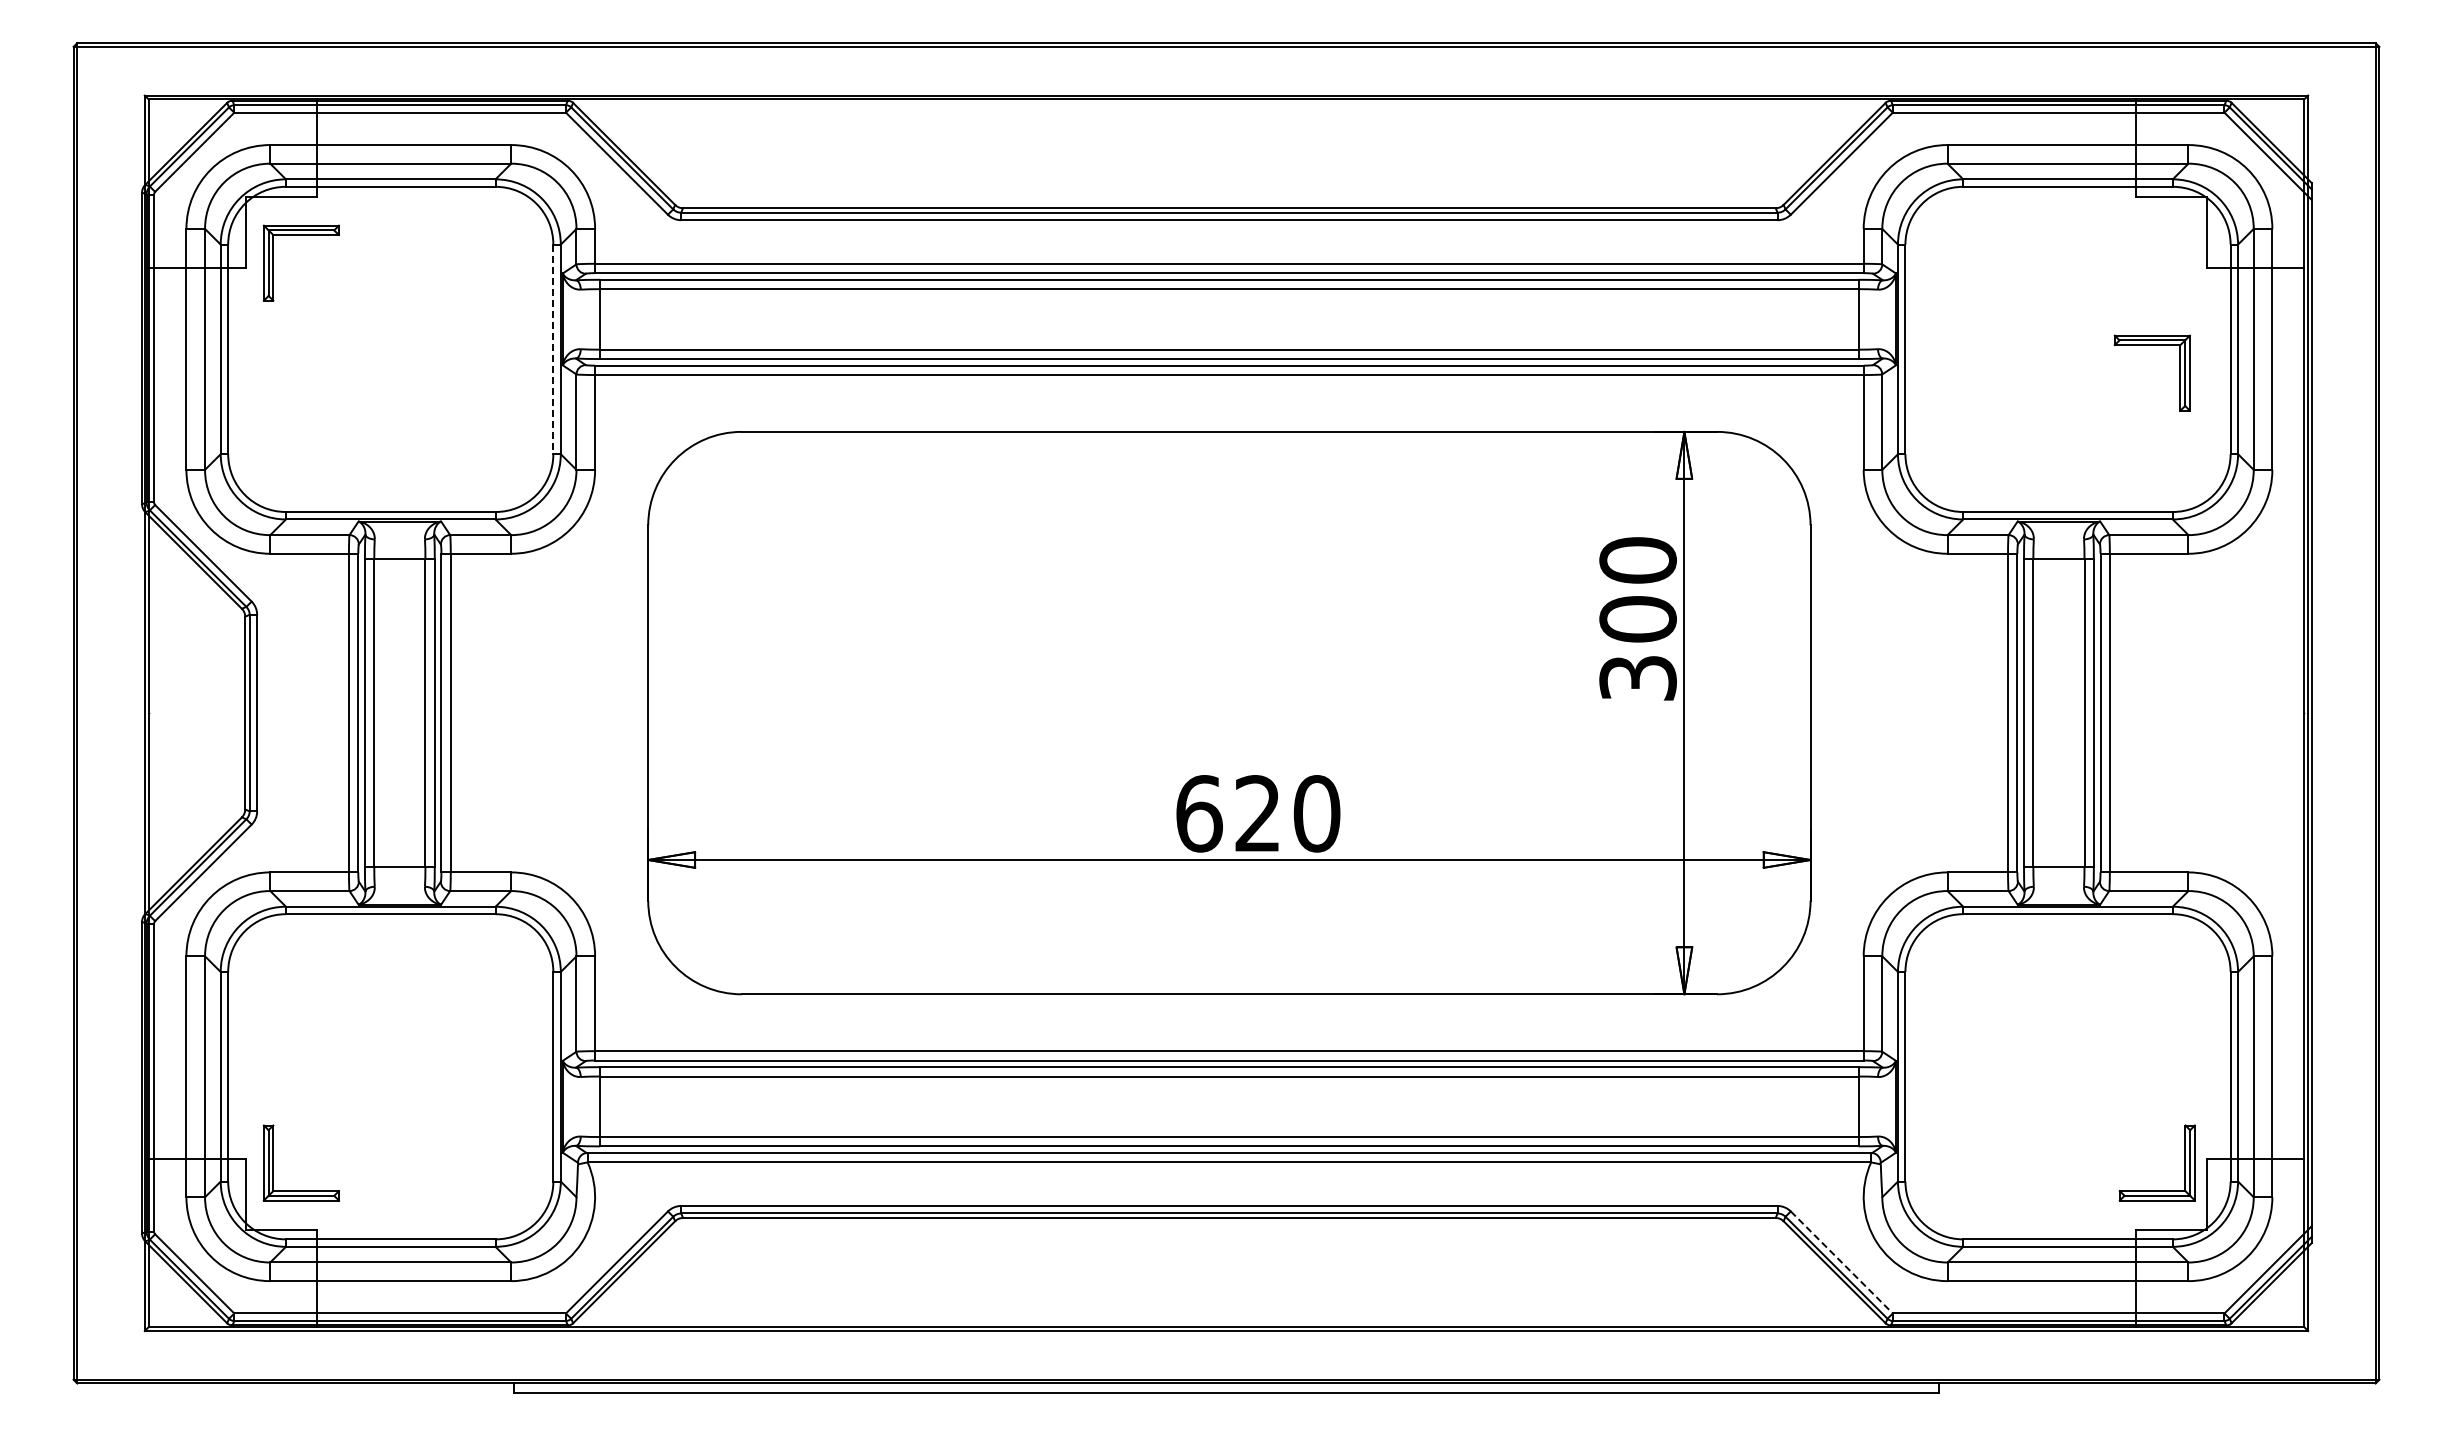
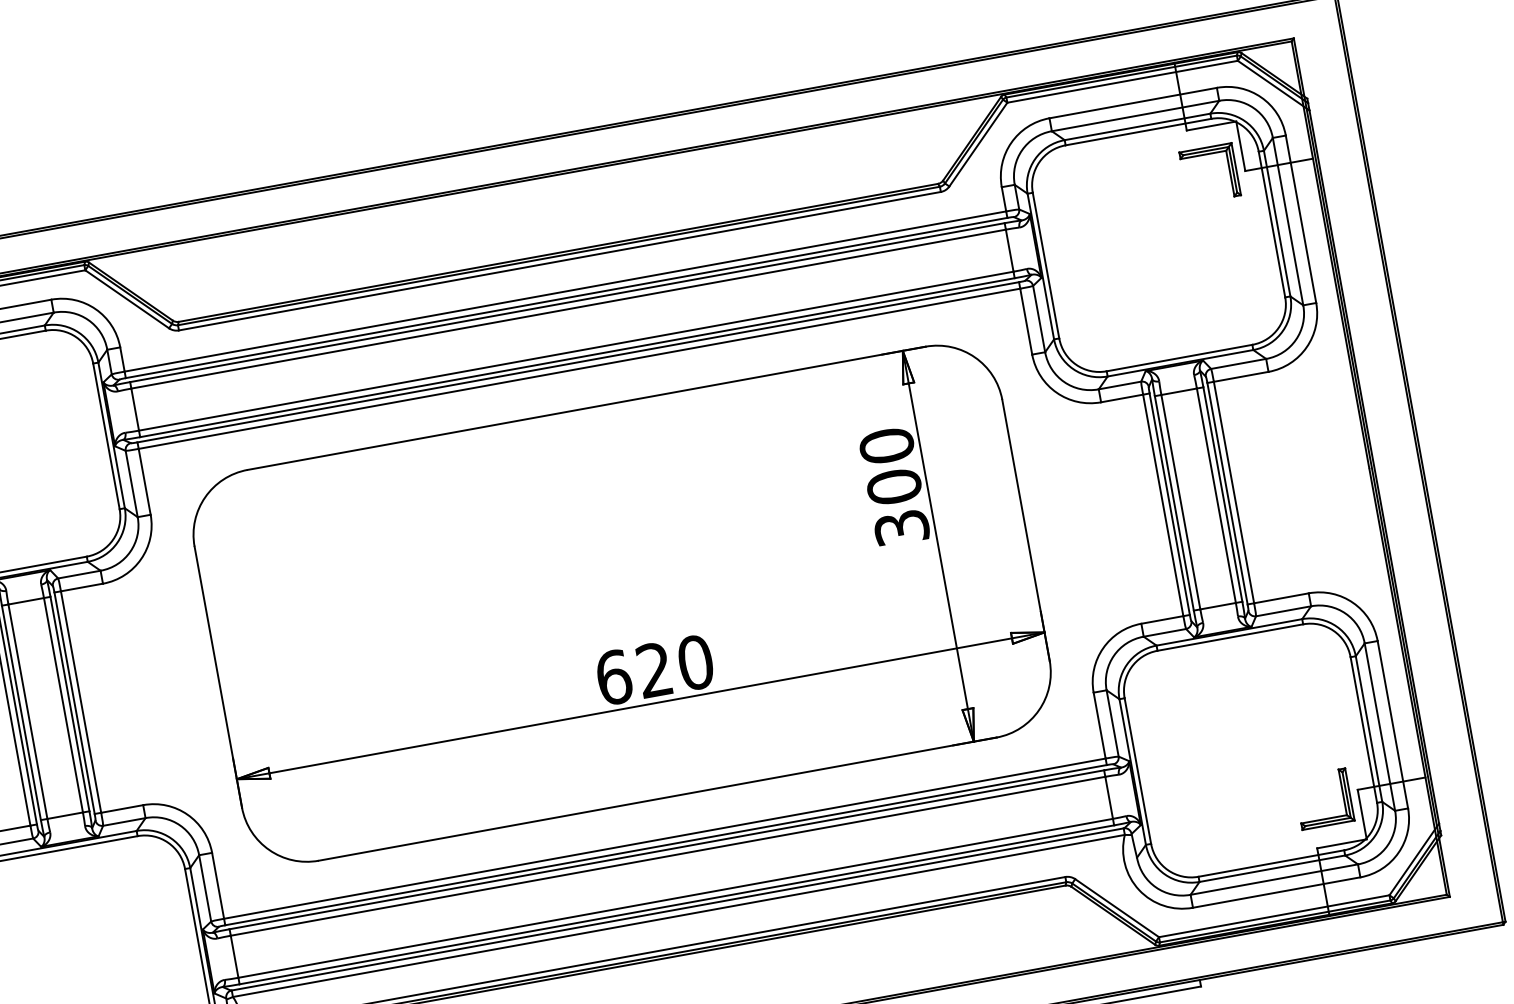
part: (2151, 345) -> (1206, 154), moved
line: (553, 349) -> (106, 436), dashed -> solid
line: (1842, 1262) -> (1117, 908), dashed -> solid

